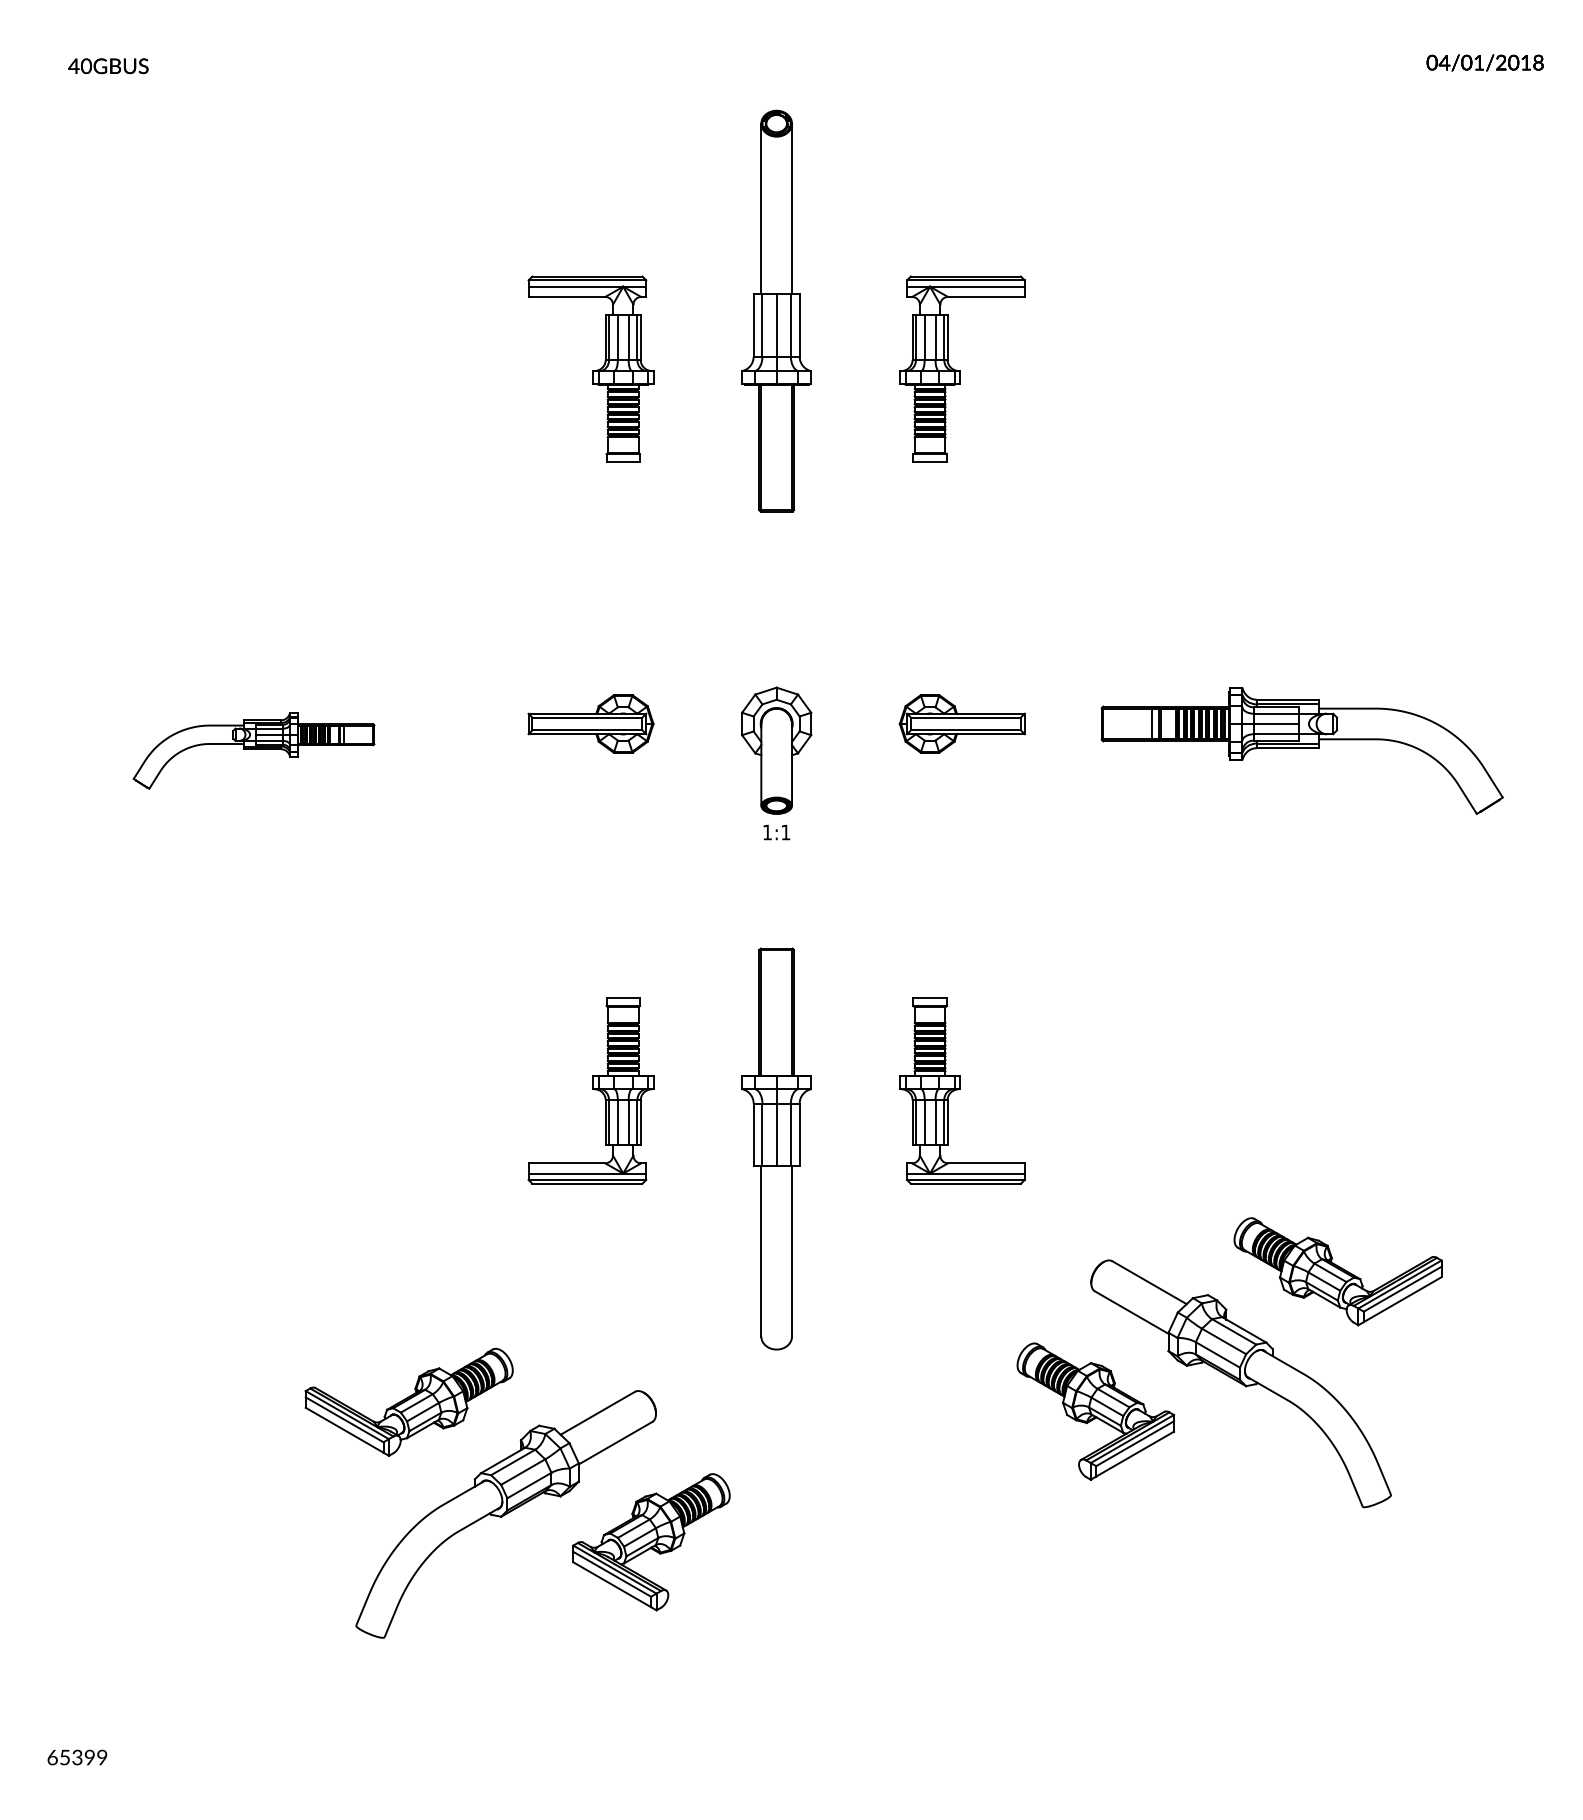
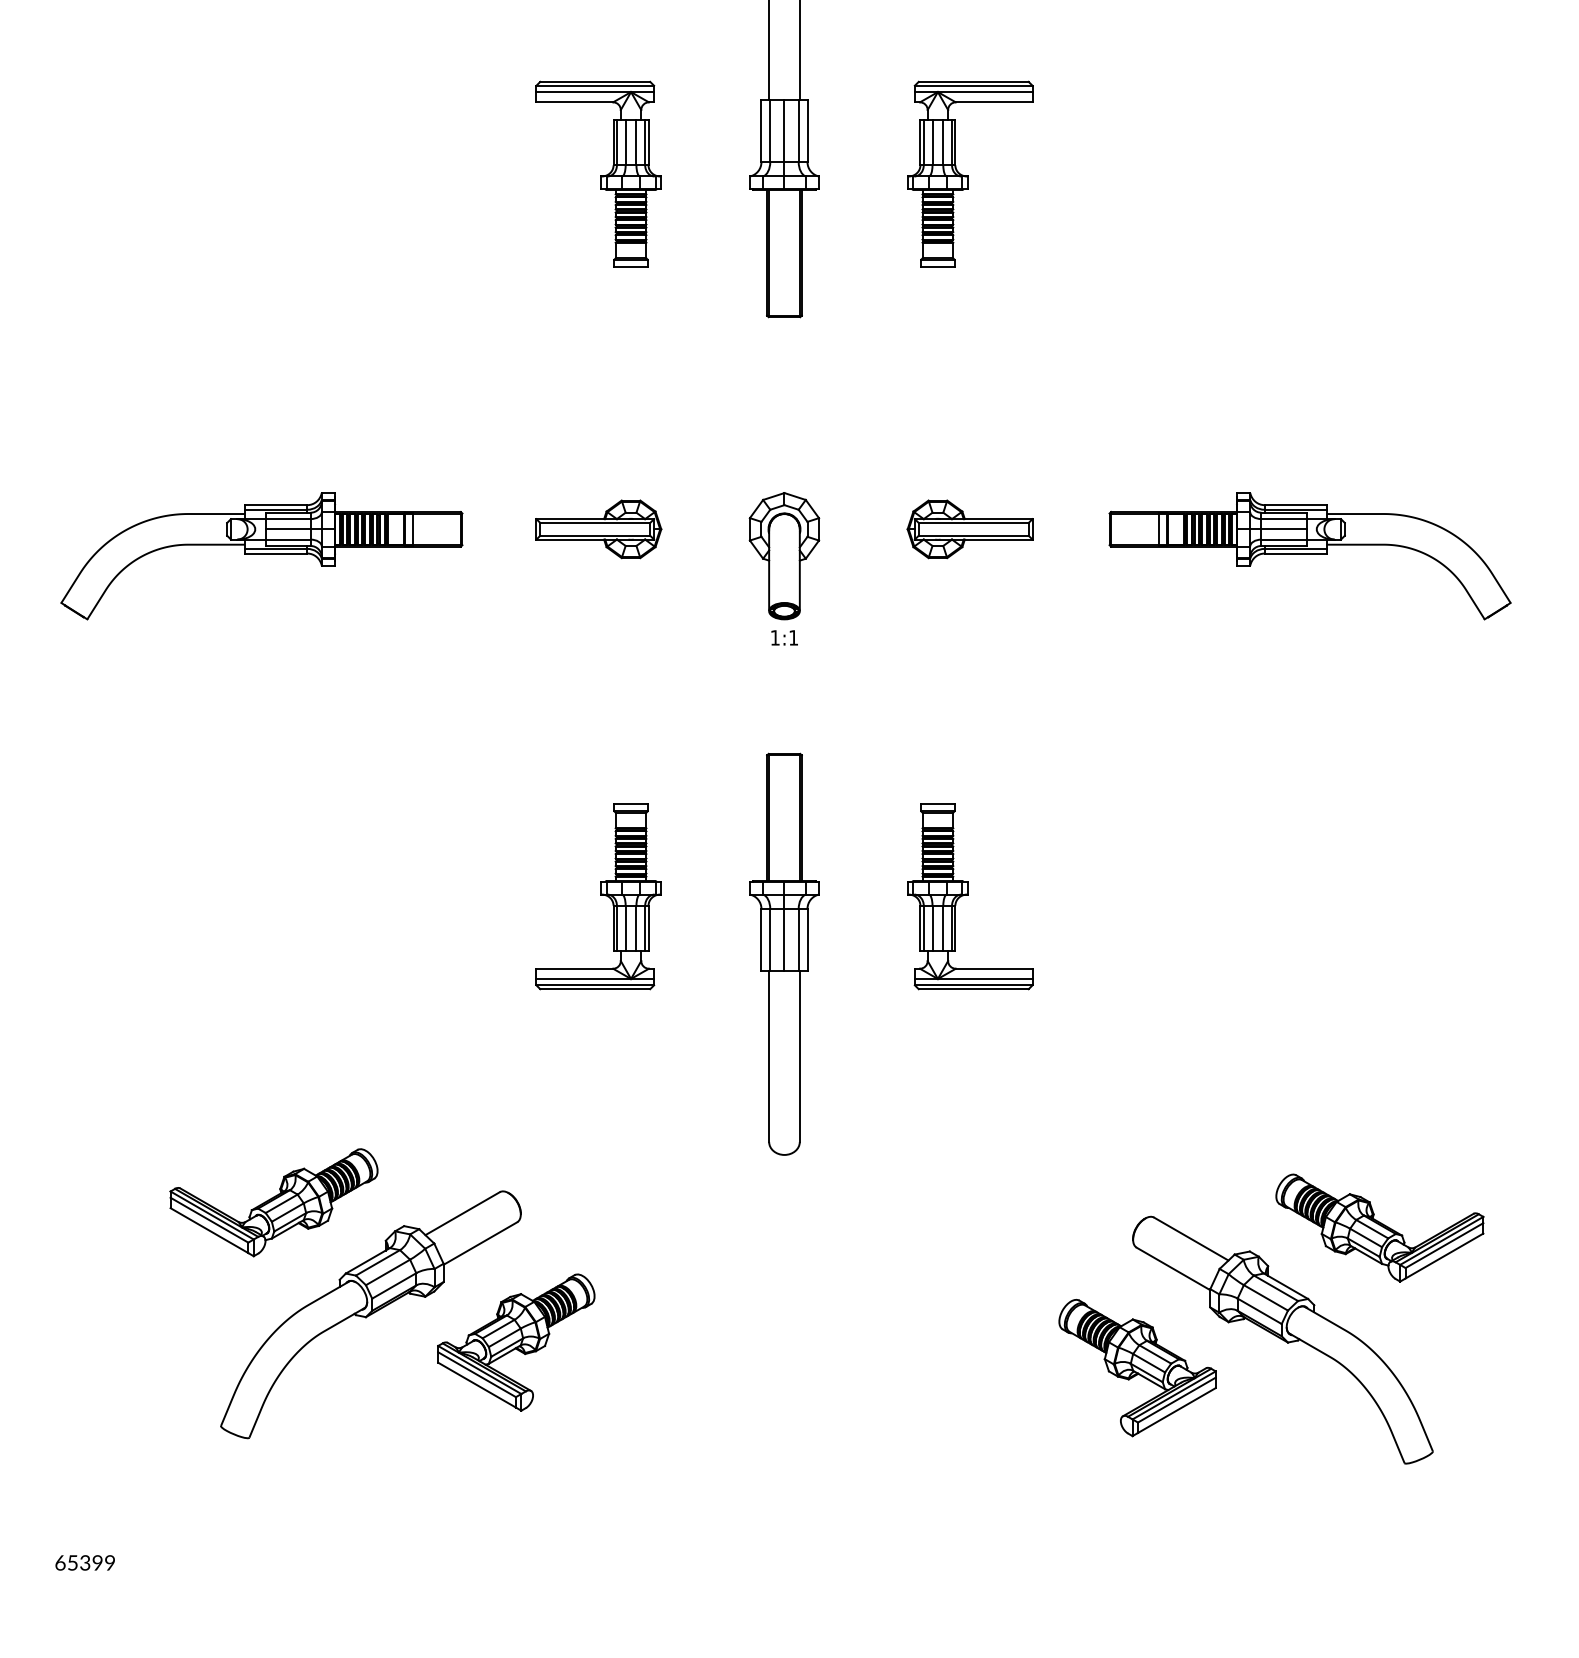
part: (253, 750) -> (261, 555), size x1.67
part: (1229, 1362) -> (1271, 1318), moved
part: (517, 1492) -> (382, 1292), moved

